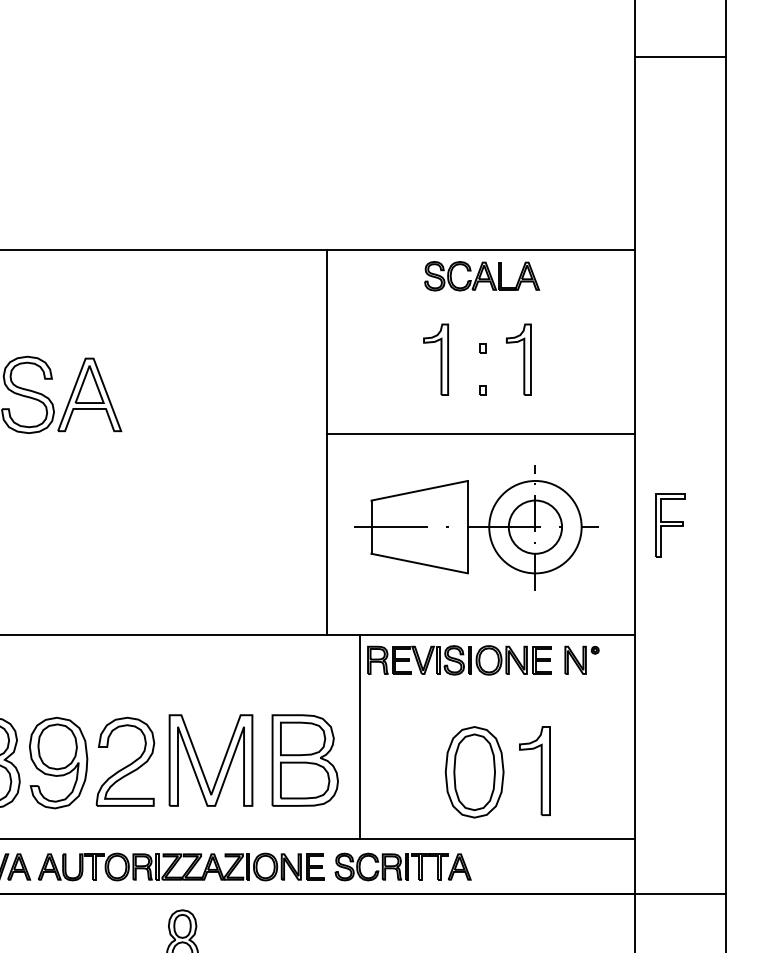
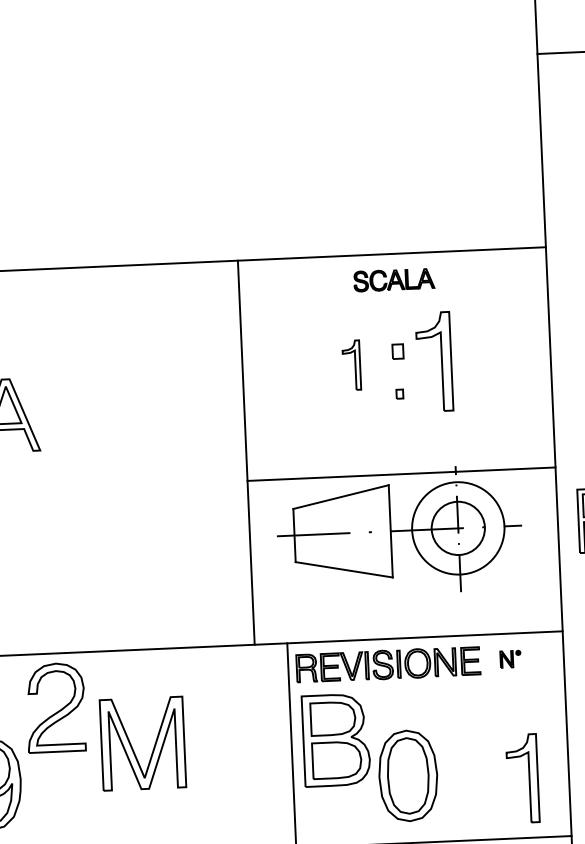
part: (482, 276) -> (394, 280), size x0.7
part: (482, 348) -> (397, 352), size x1.6
part: (435, 359) -> (351, 365), size x0.7
part: (518, 359) -> (434, 361), size x1.4
line: (480, 433) -> (400, 474), moved
part: (581, 659) -> (510, 658), size x0.6
part: (304, 760) -> (335, 740), moved
part: (125, 761) -> (55, 707), moved
part: (200, 762) -> (132, 746), moved
part: (534, 770) -> (522, 778), moved

